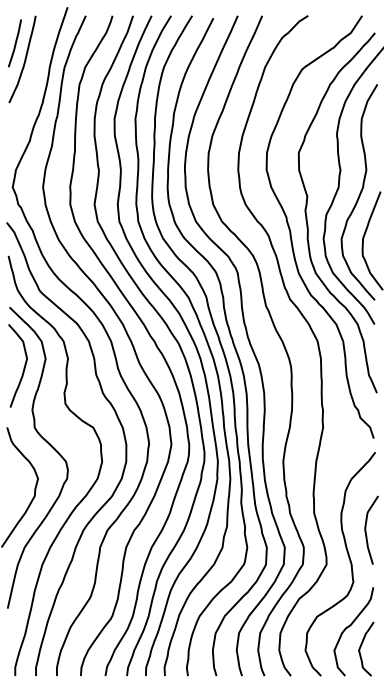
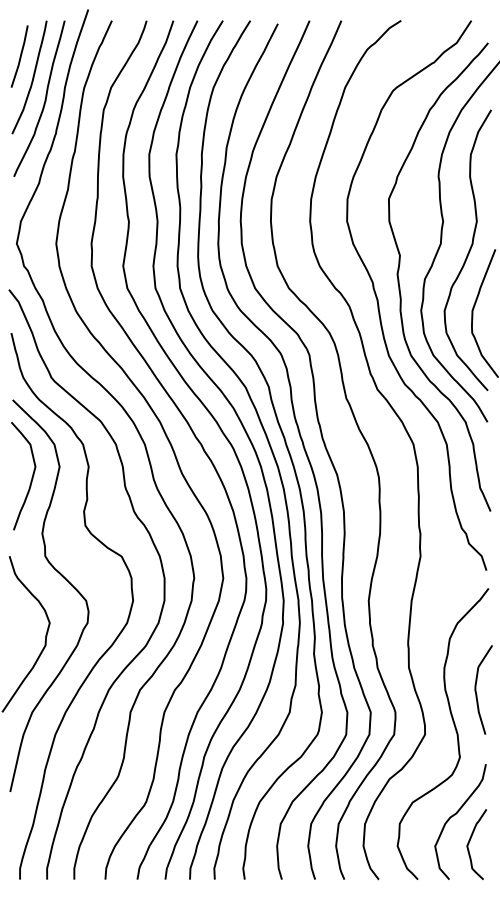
curve: (33, 77) -> (43, 100), added

